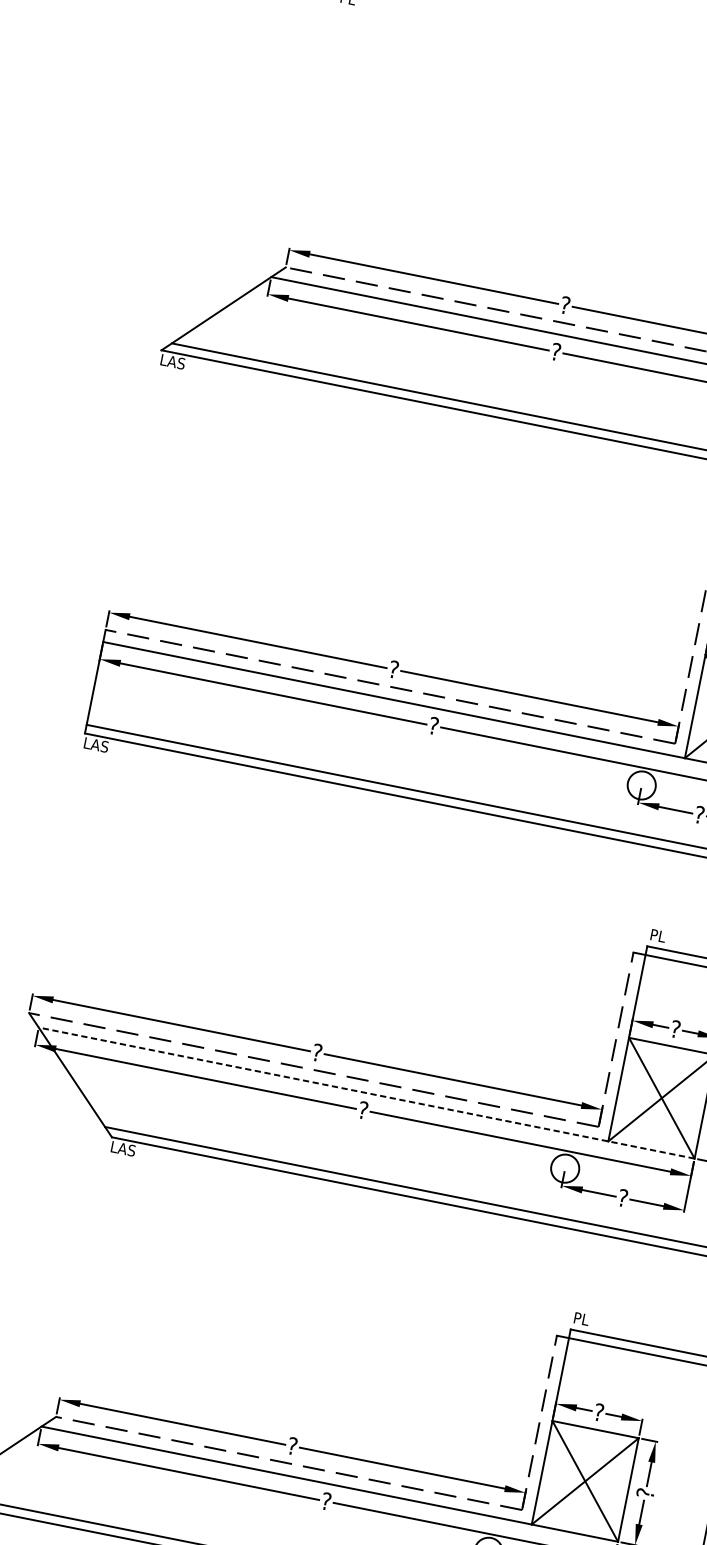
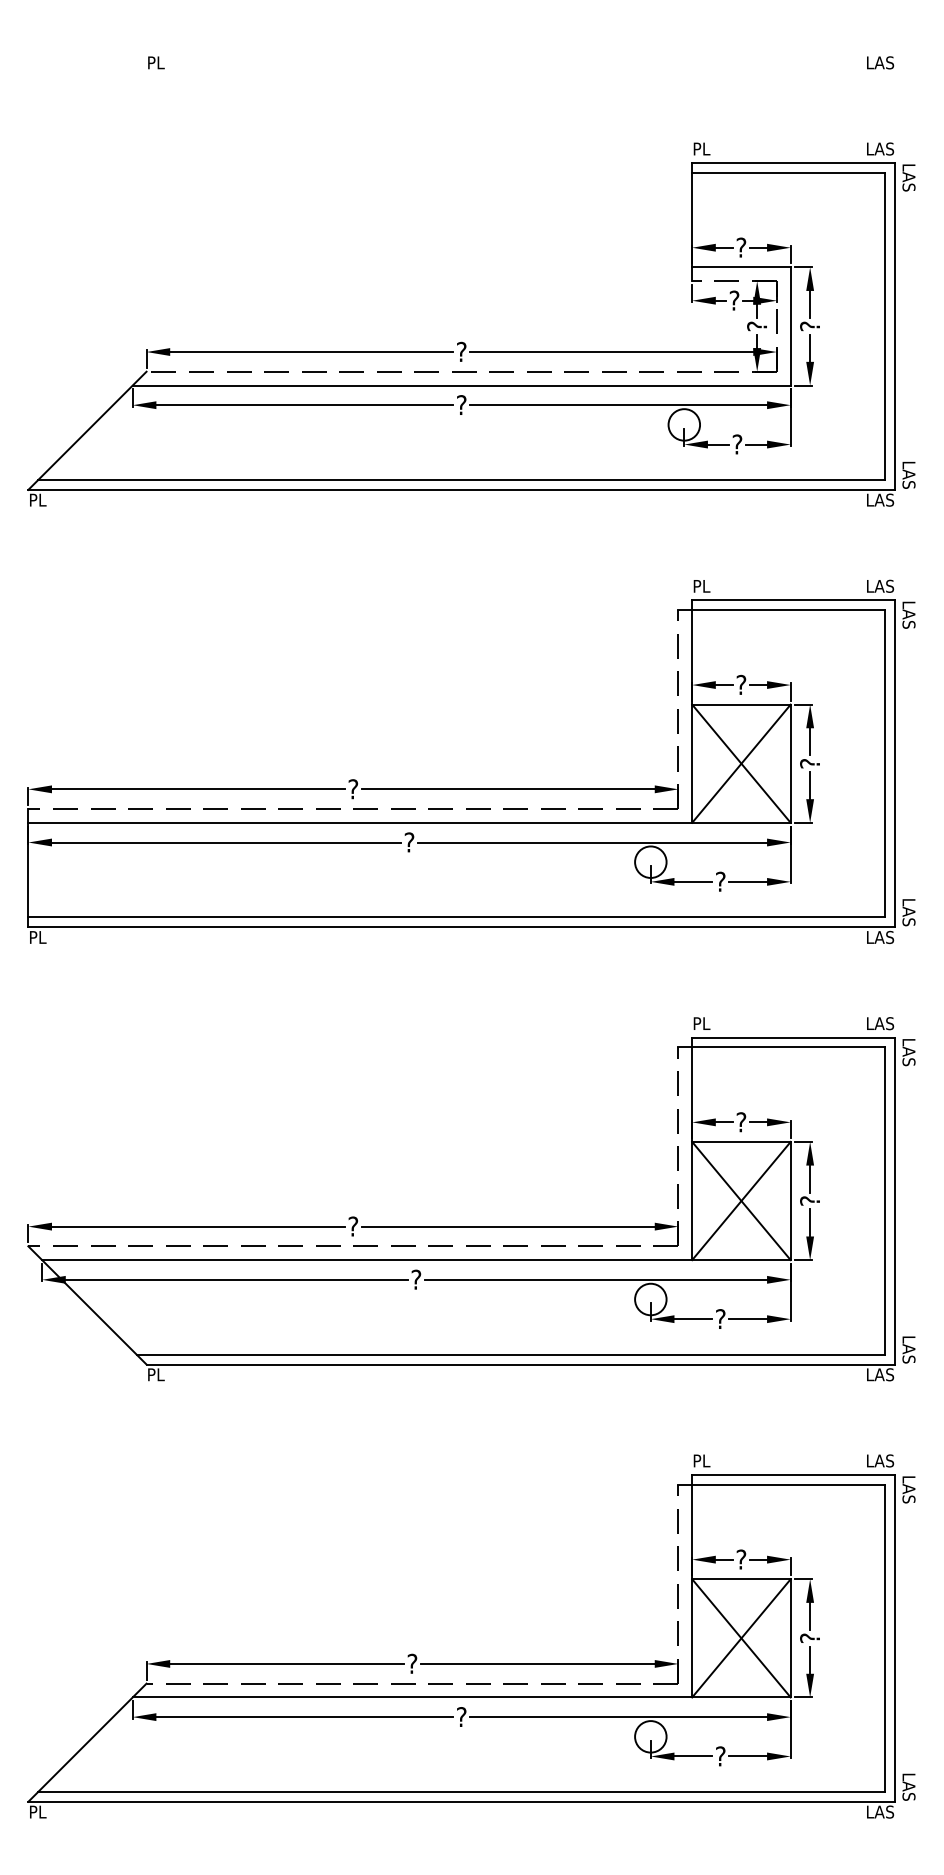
text: (174, 361) -> (44, 499), LAS -> PL
text: (97, 745) -> (44, 937), LAS -> PL
line: (365, 1093) -> (415, 1260), dashed -> solid
text: (124, 1148) -> (162, 1374), LAS -> PL

